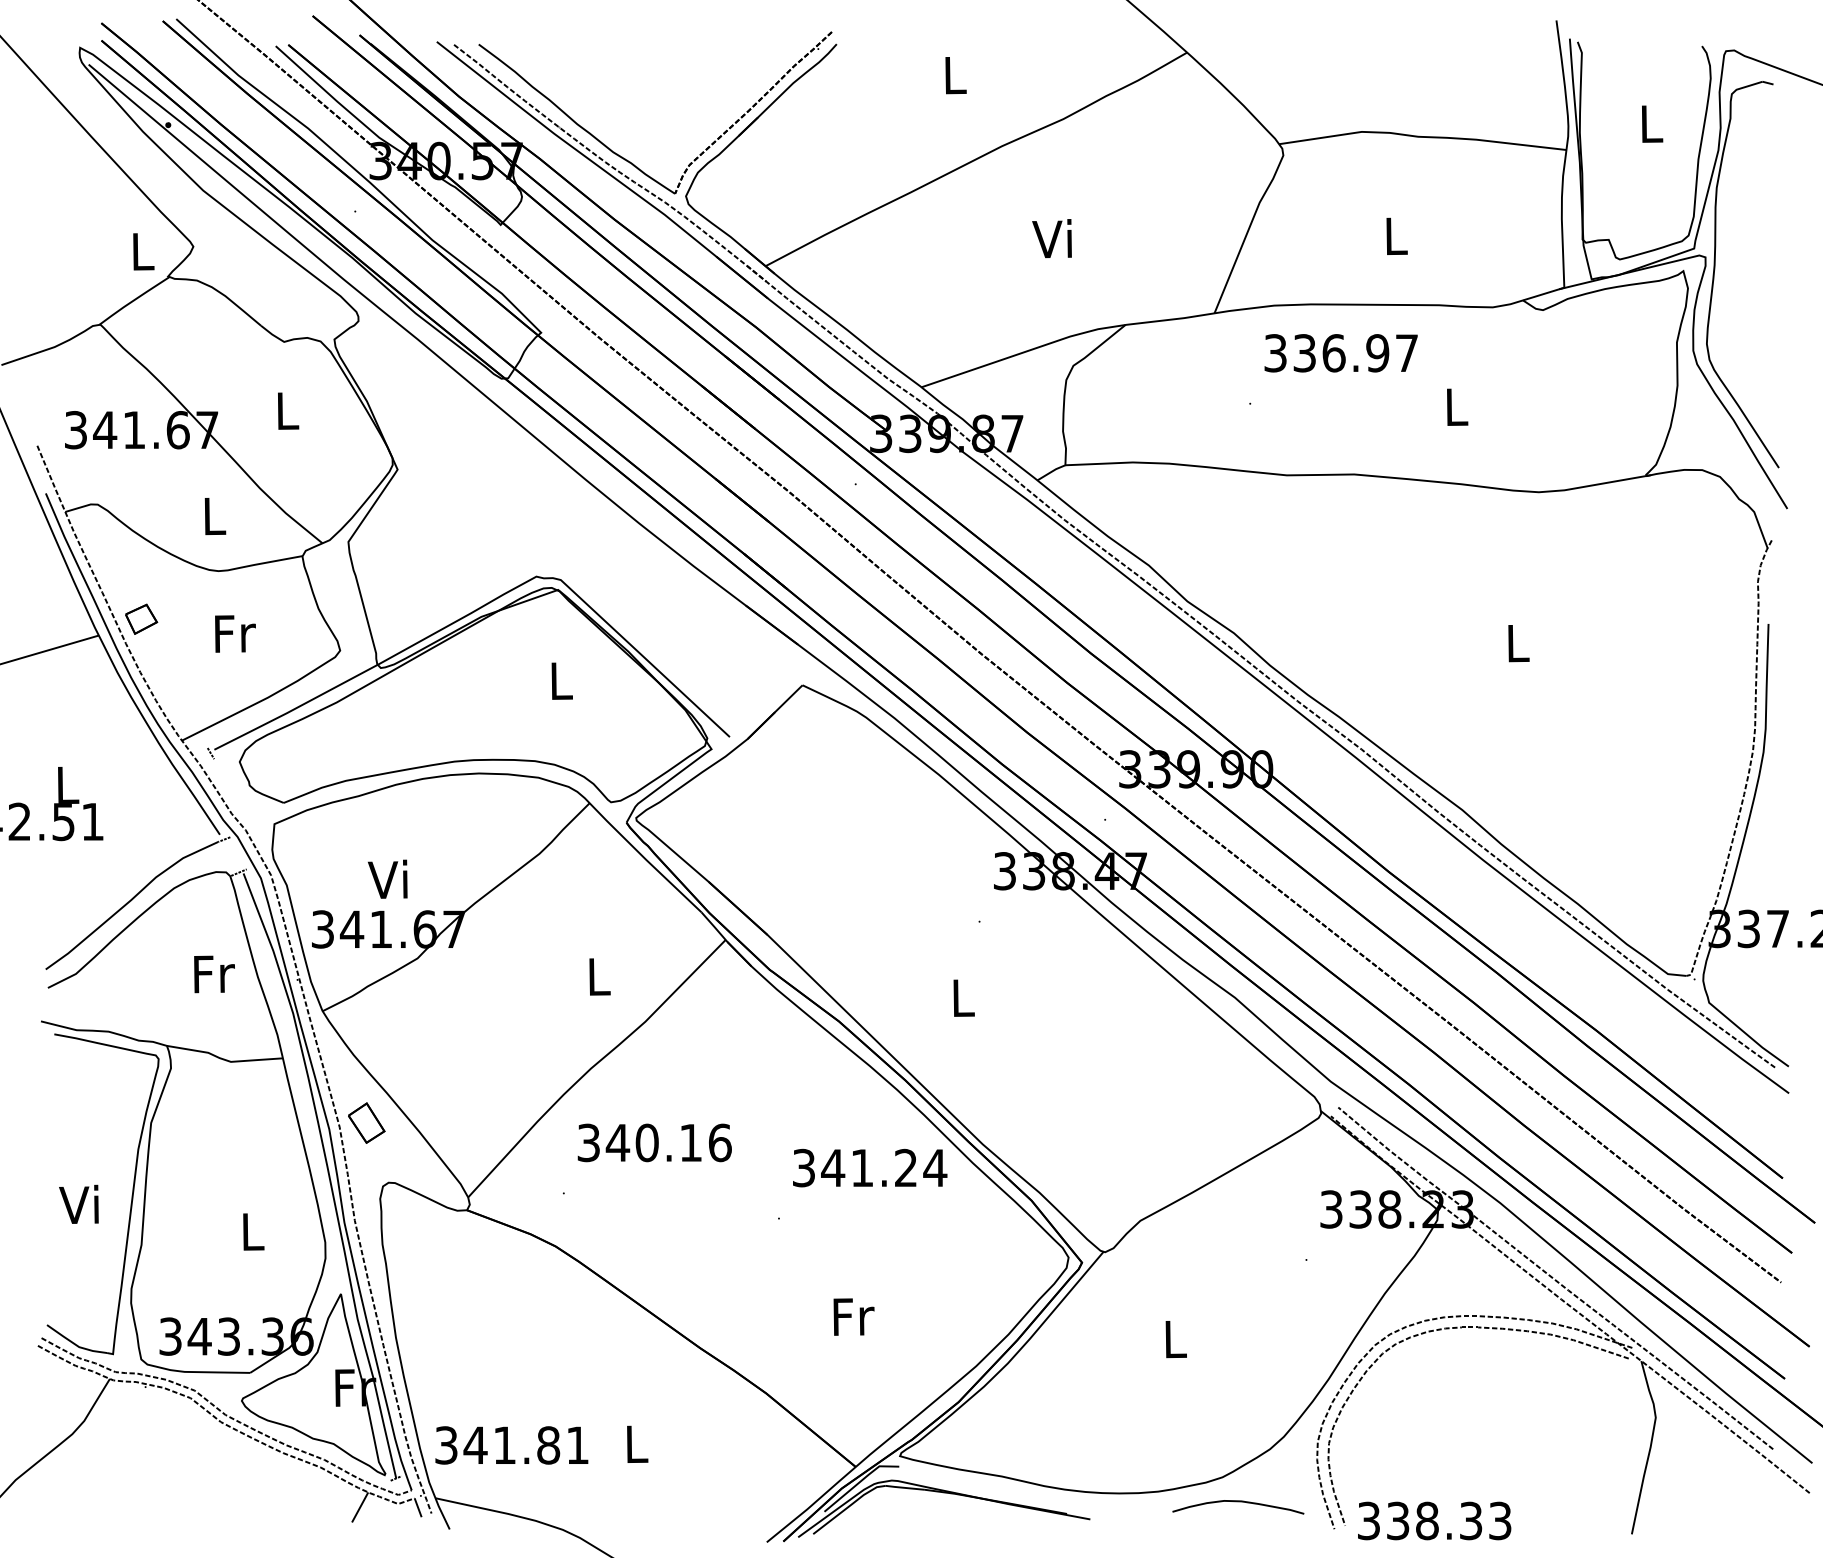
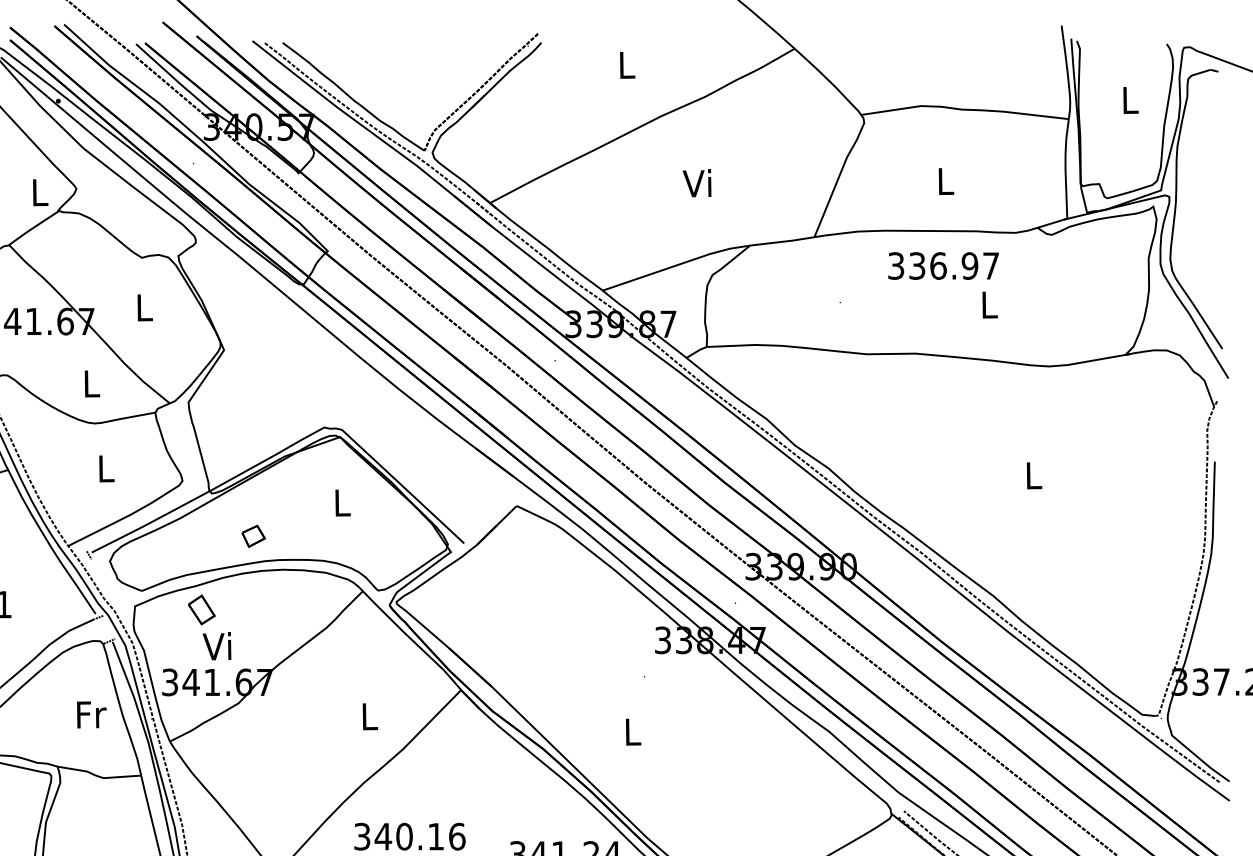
text: (1340, 353) -> (943, 266), moved
part: (141, 618) -> (253, 535), moved
text: (235, 633) -> (106, 468), Fr -> L
part: (366, 1122) -> (201, 609), moved

